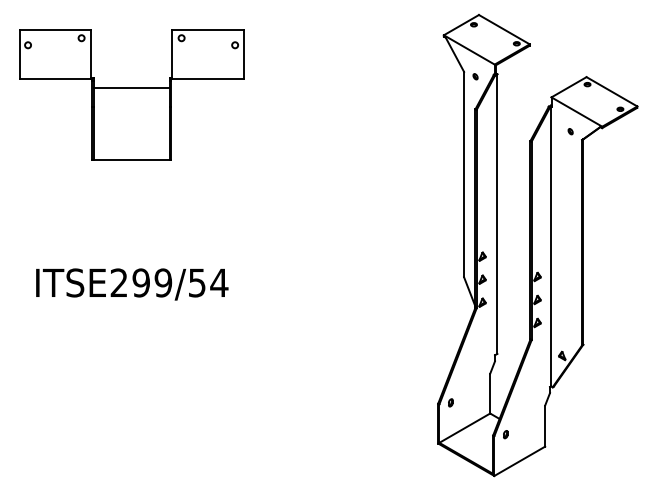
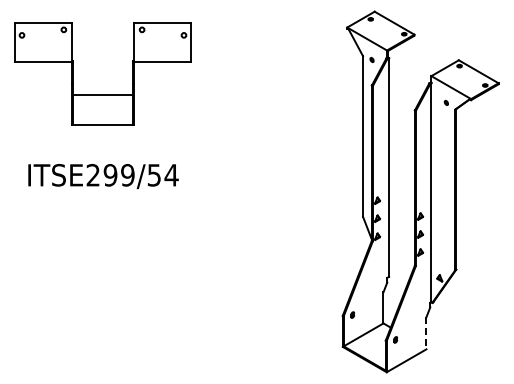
line: (130, 87) -> (102, 94), moved
text: (132, 284) -> (103, 176), moved
line: (545, 426) -> (426, 333), solid -> dashed

